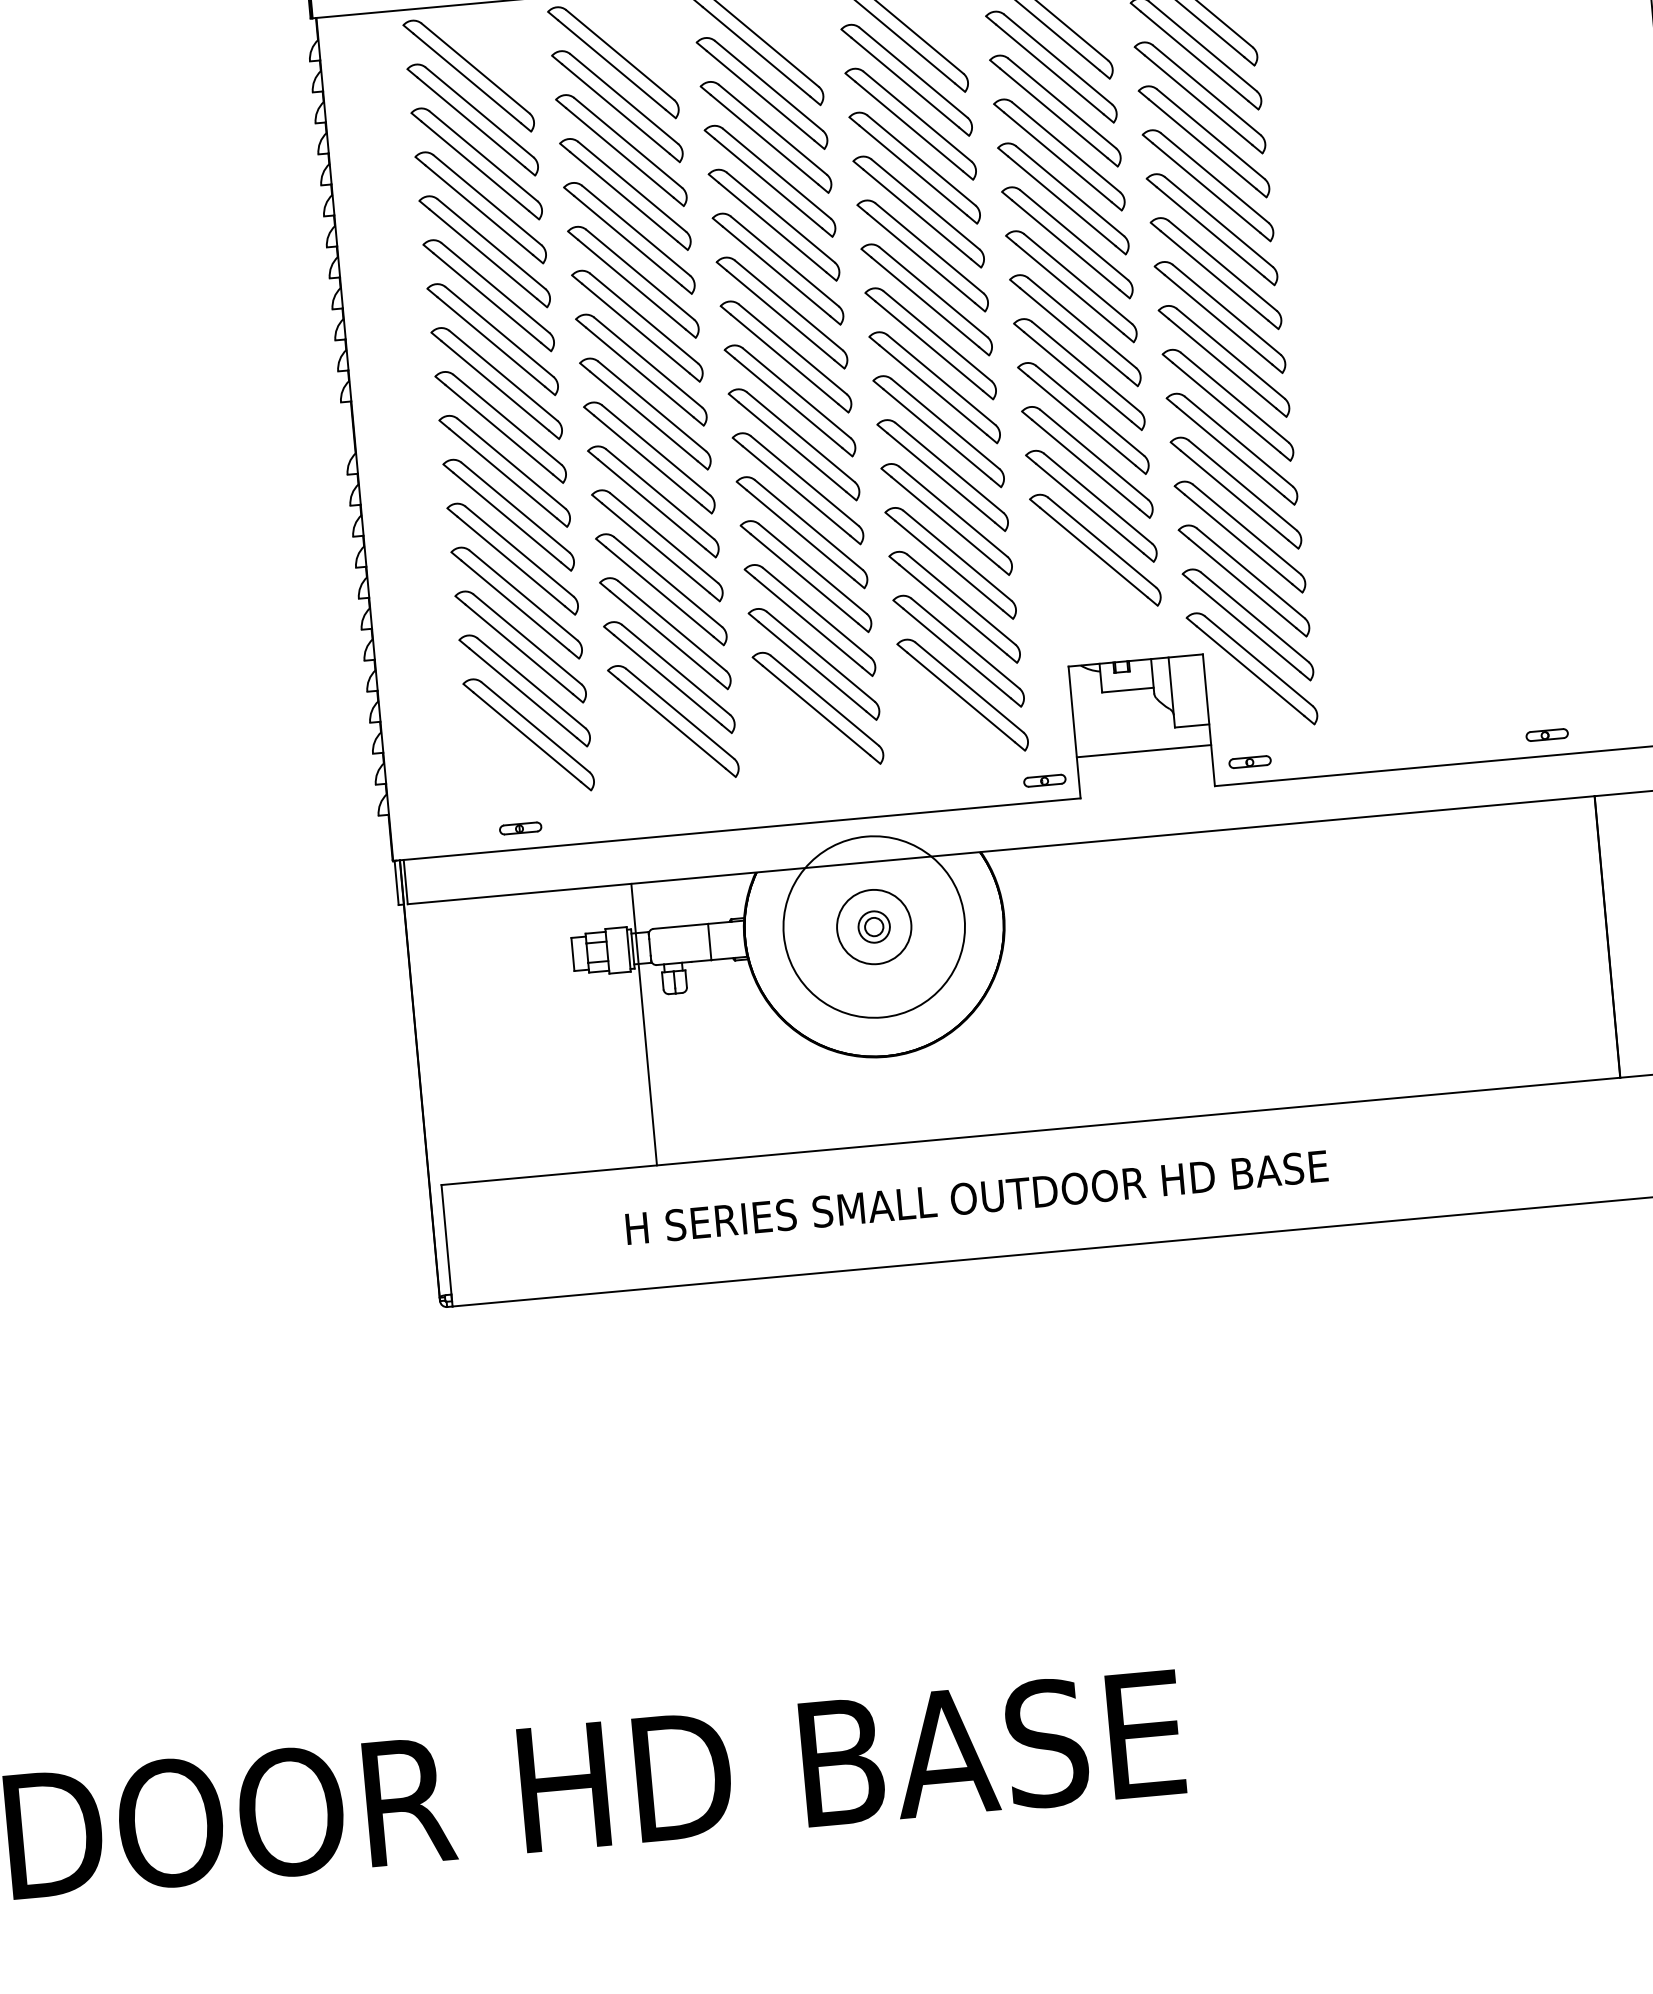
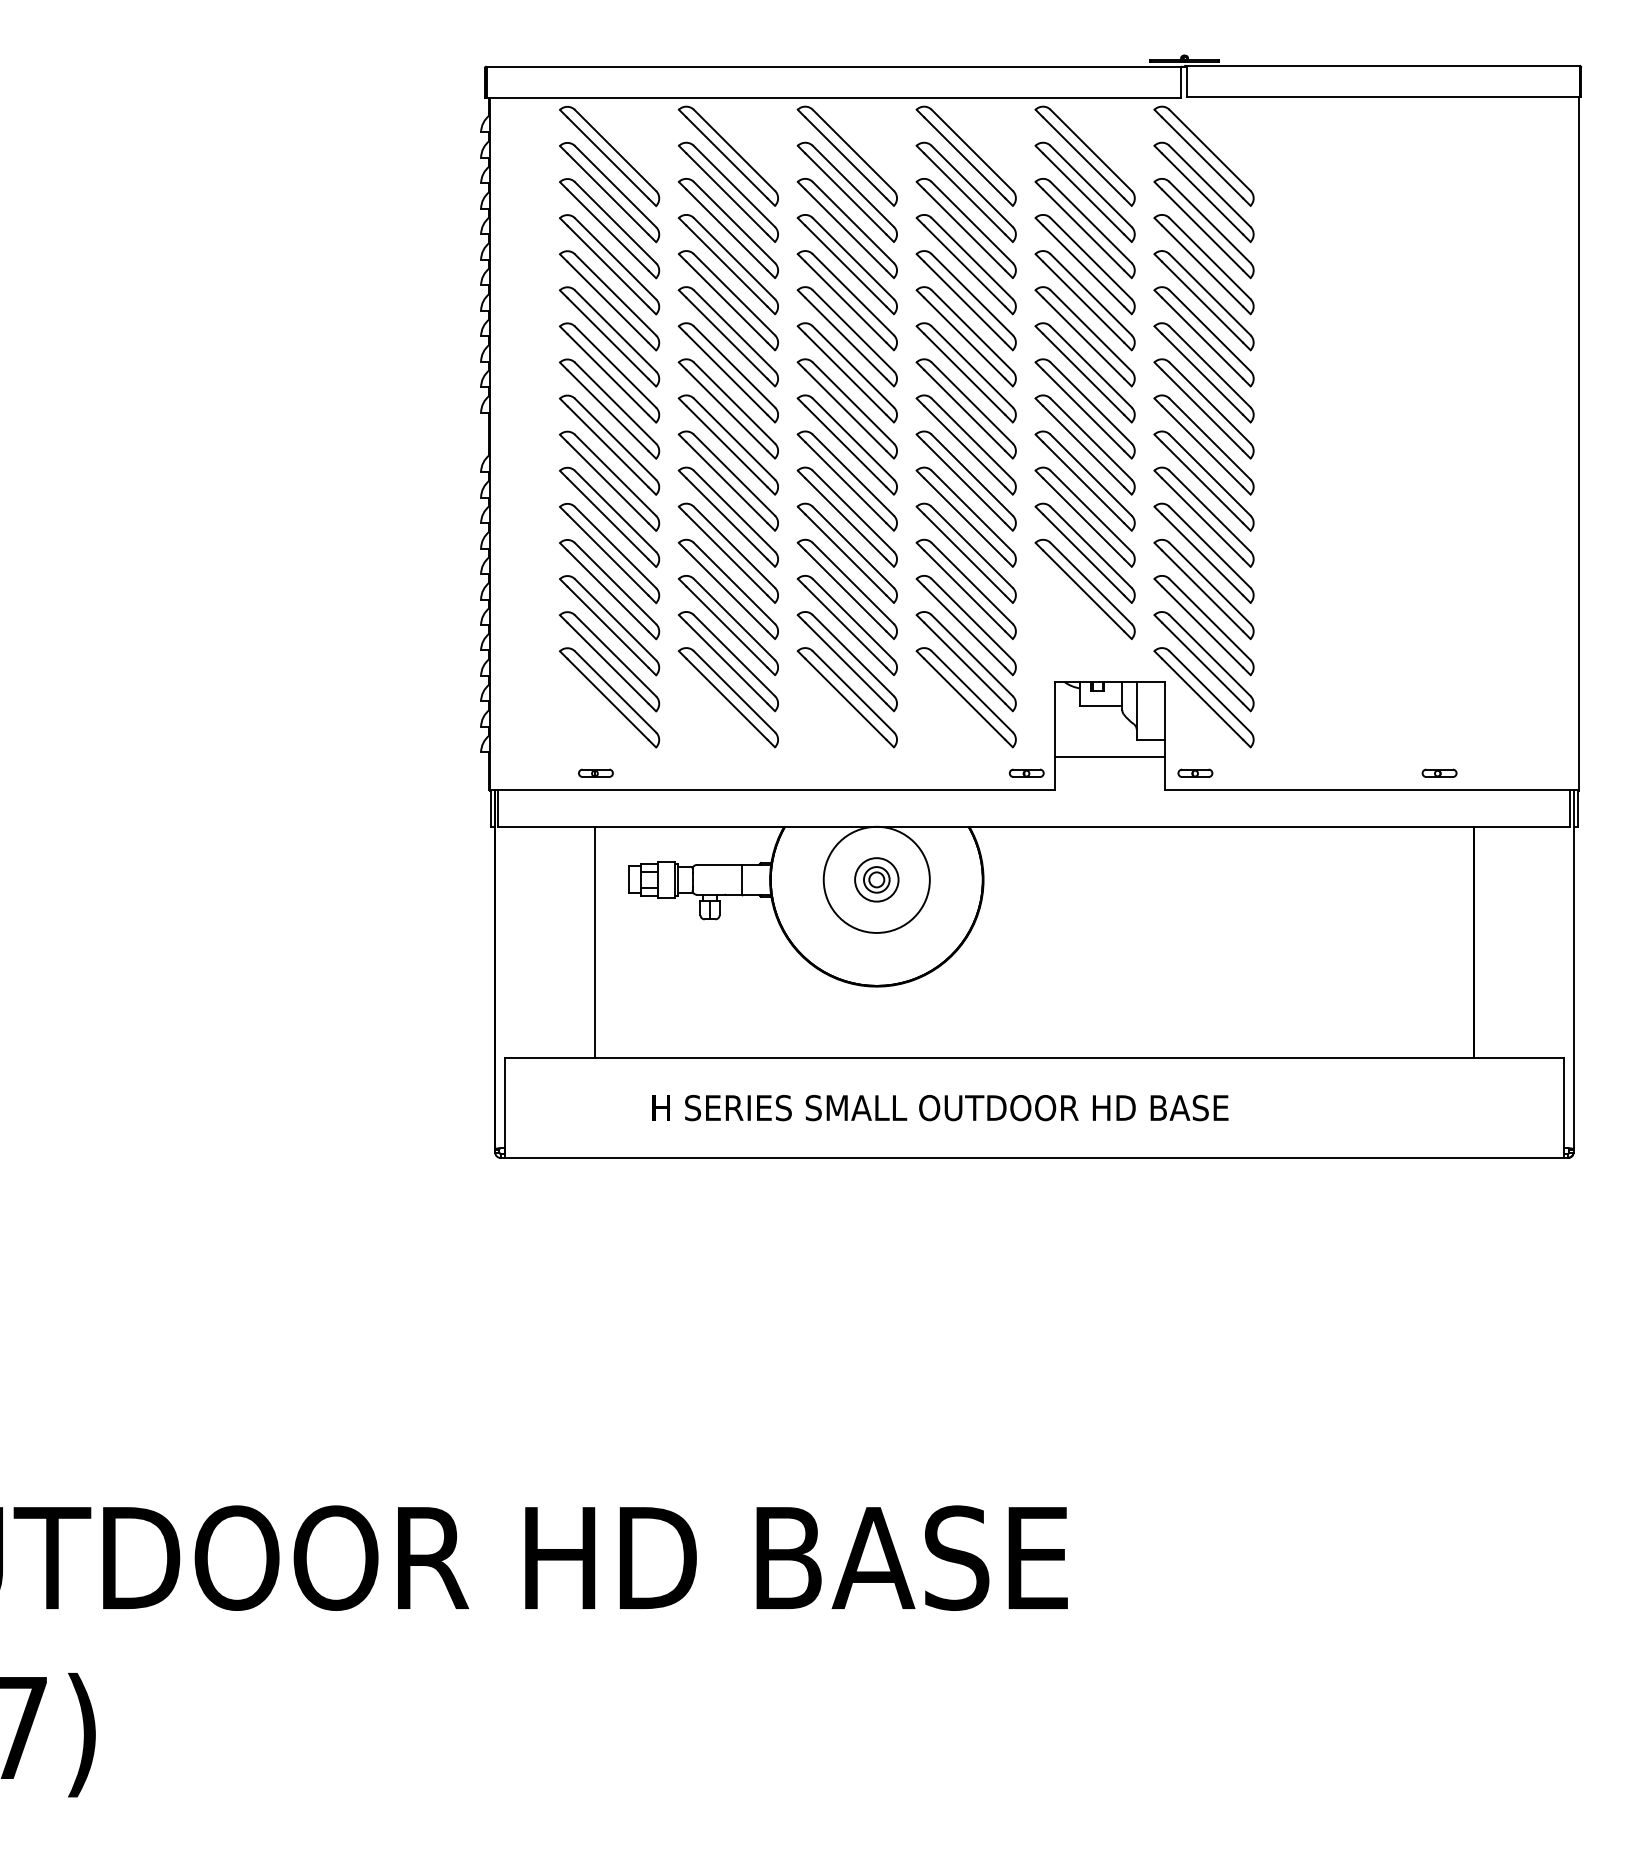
circle: (873, 926) -> (876, 879), size x0.71
circle: (873, 926) -> (876, 879), size x0.71
line: (644, 1024) -> (595, 942), moved

